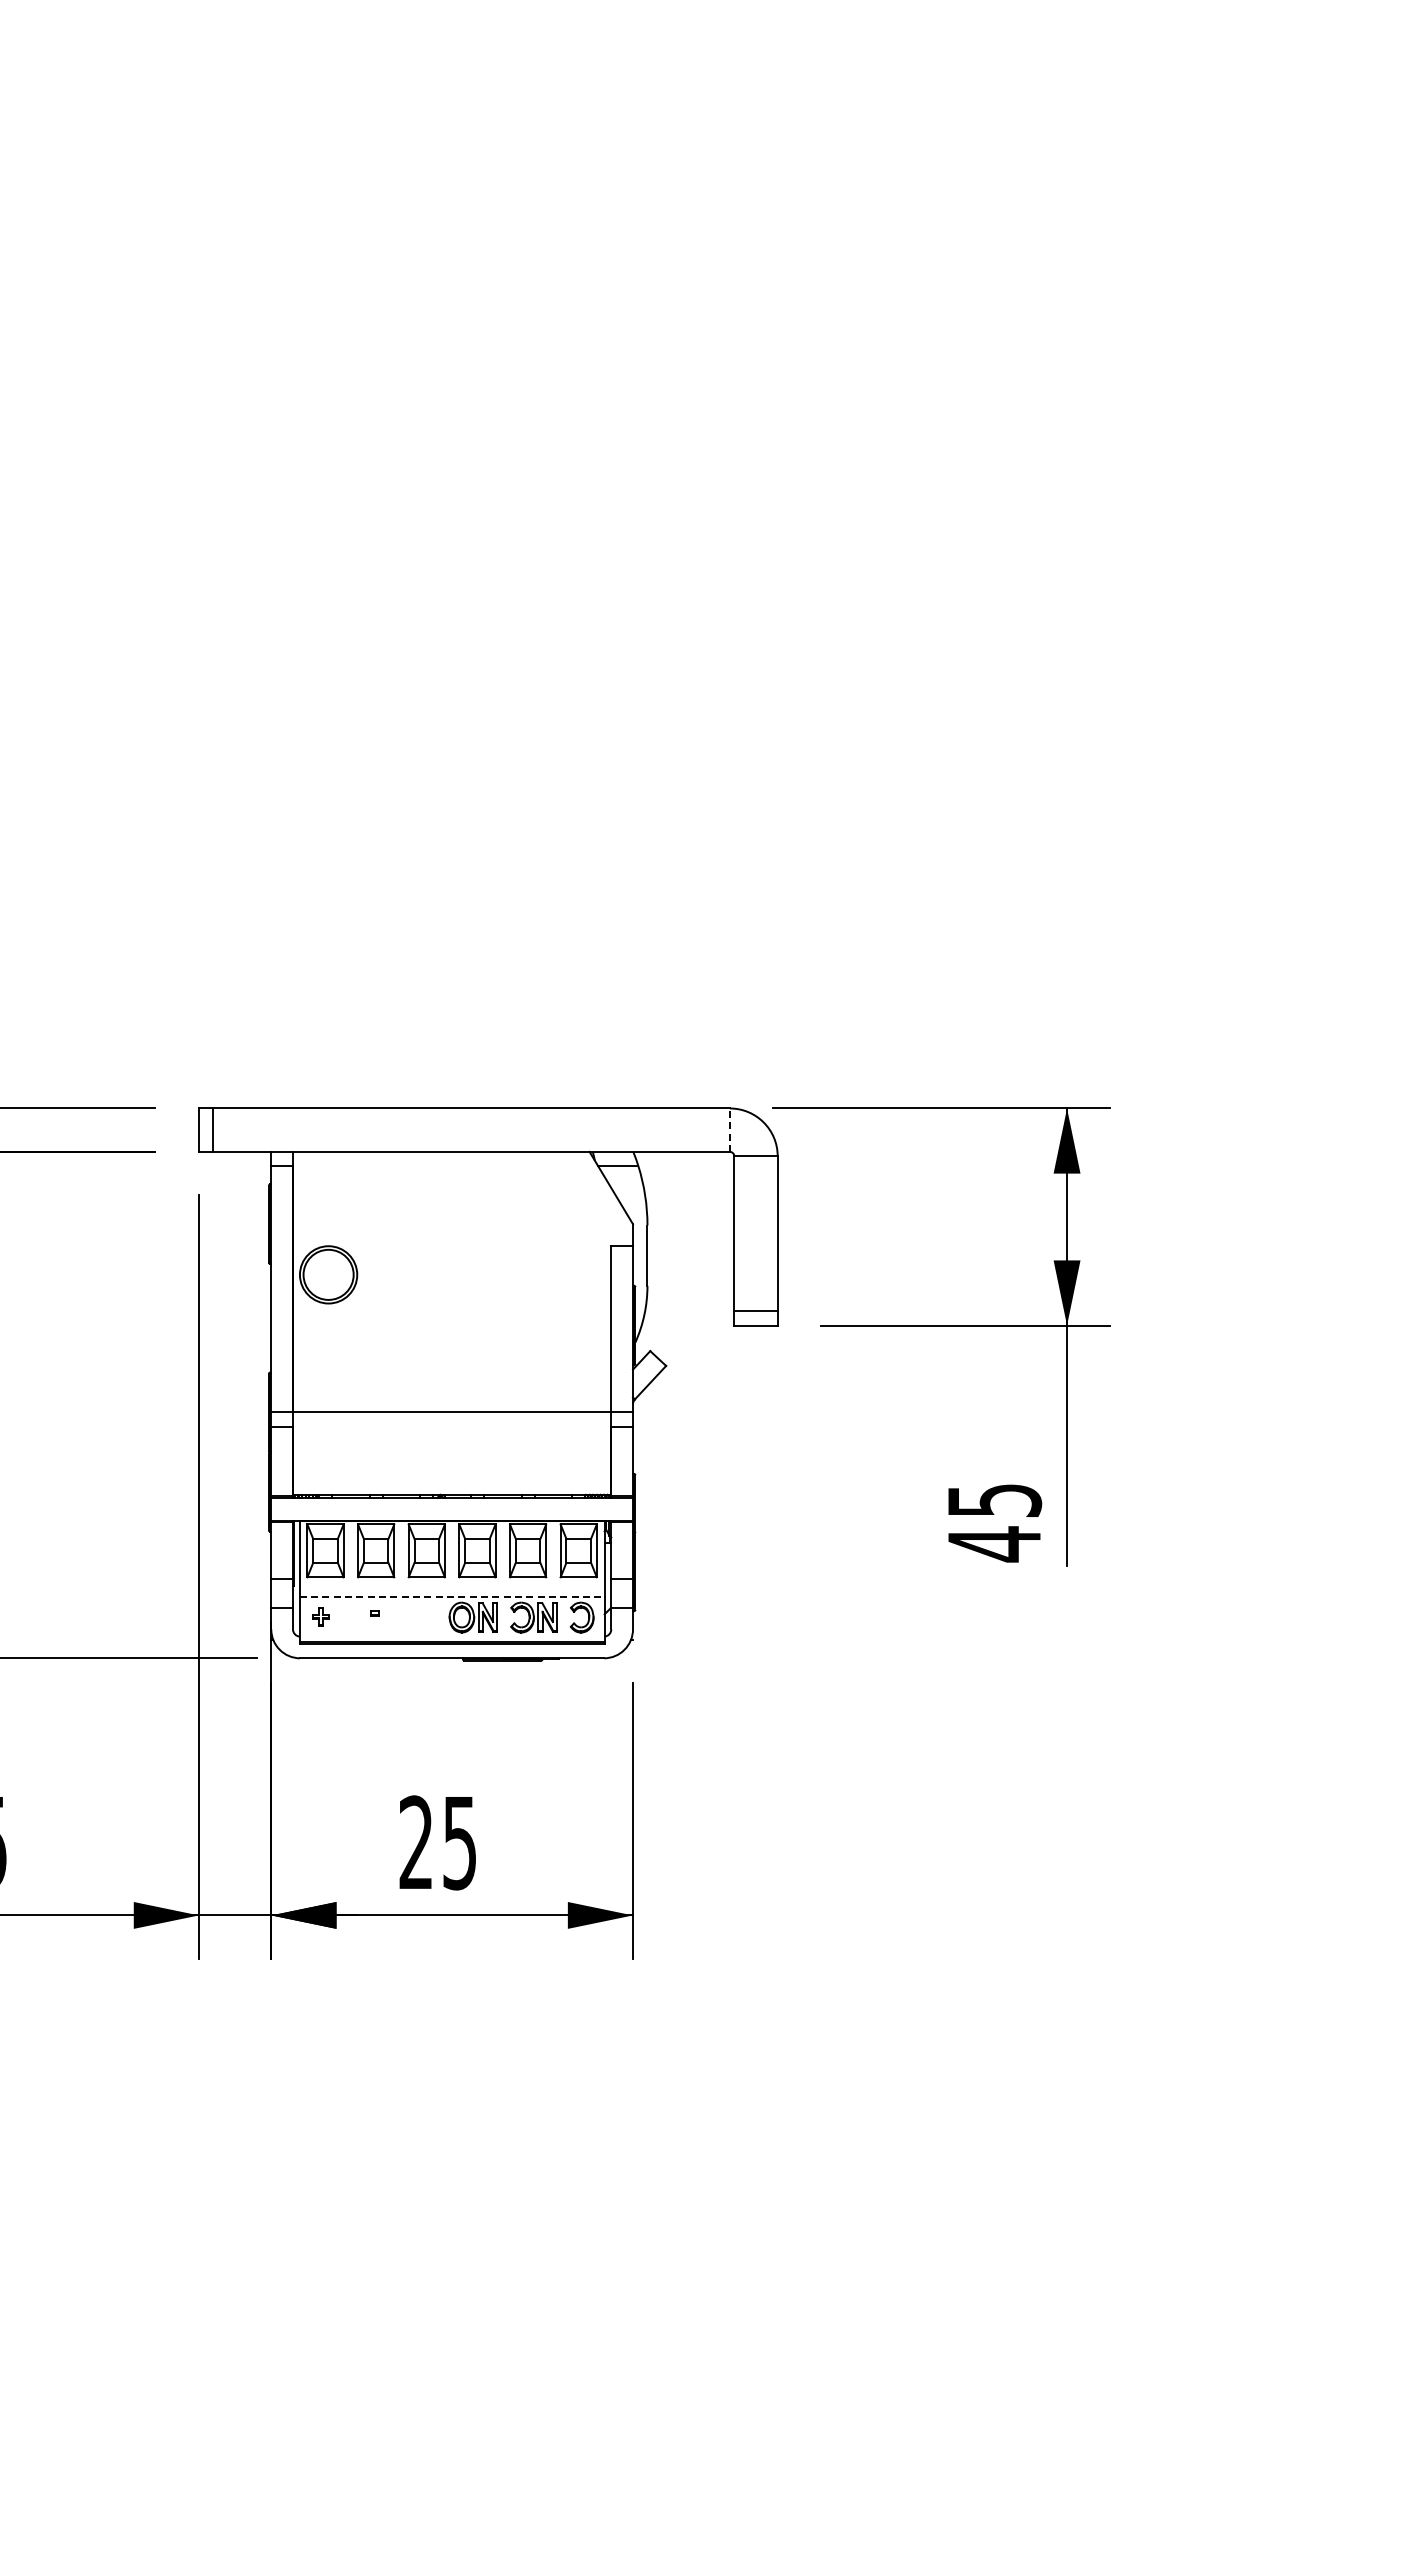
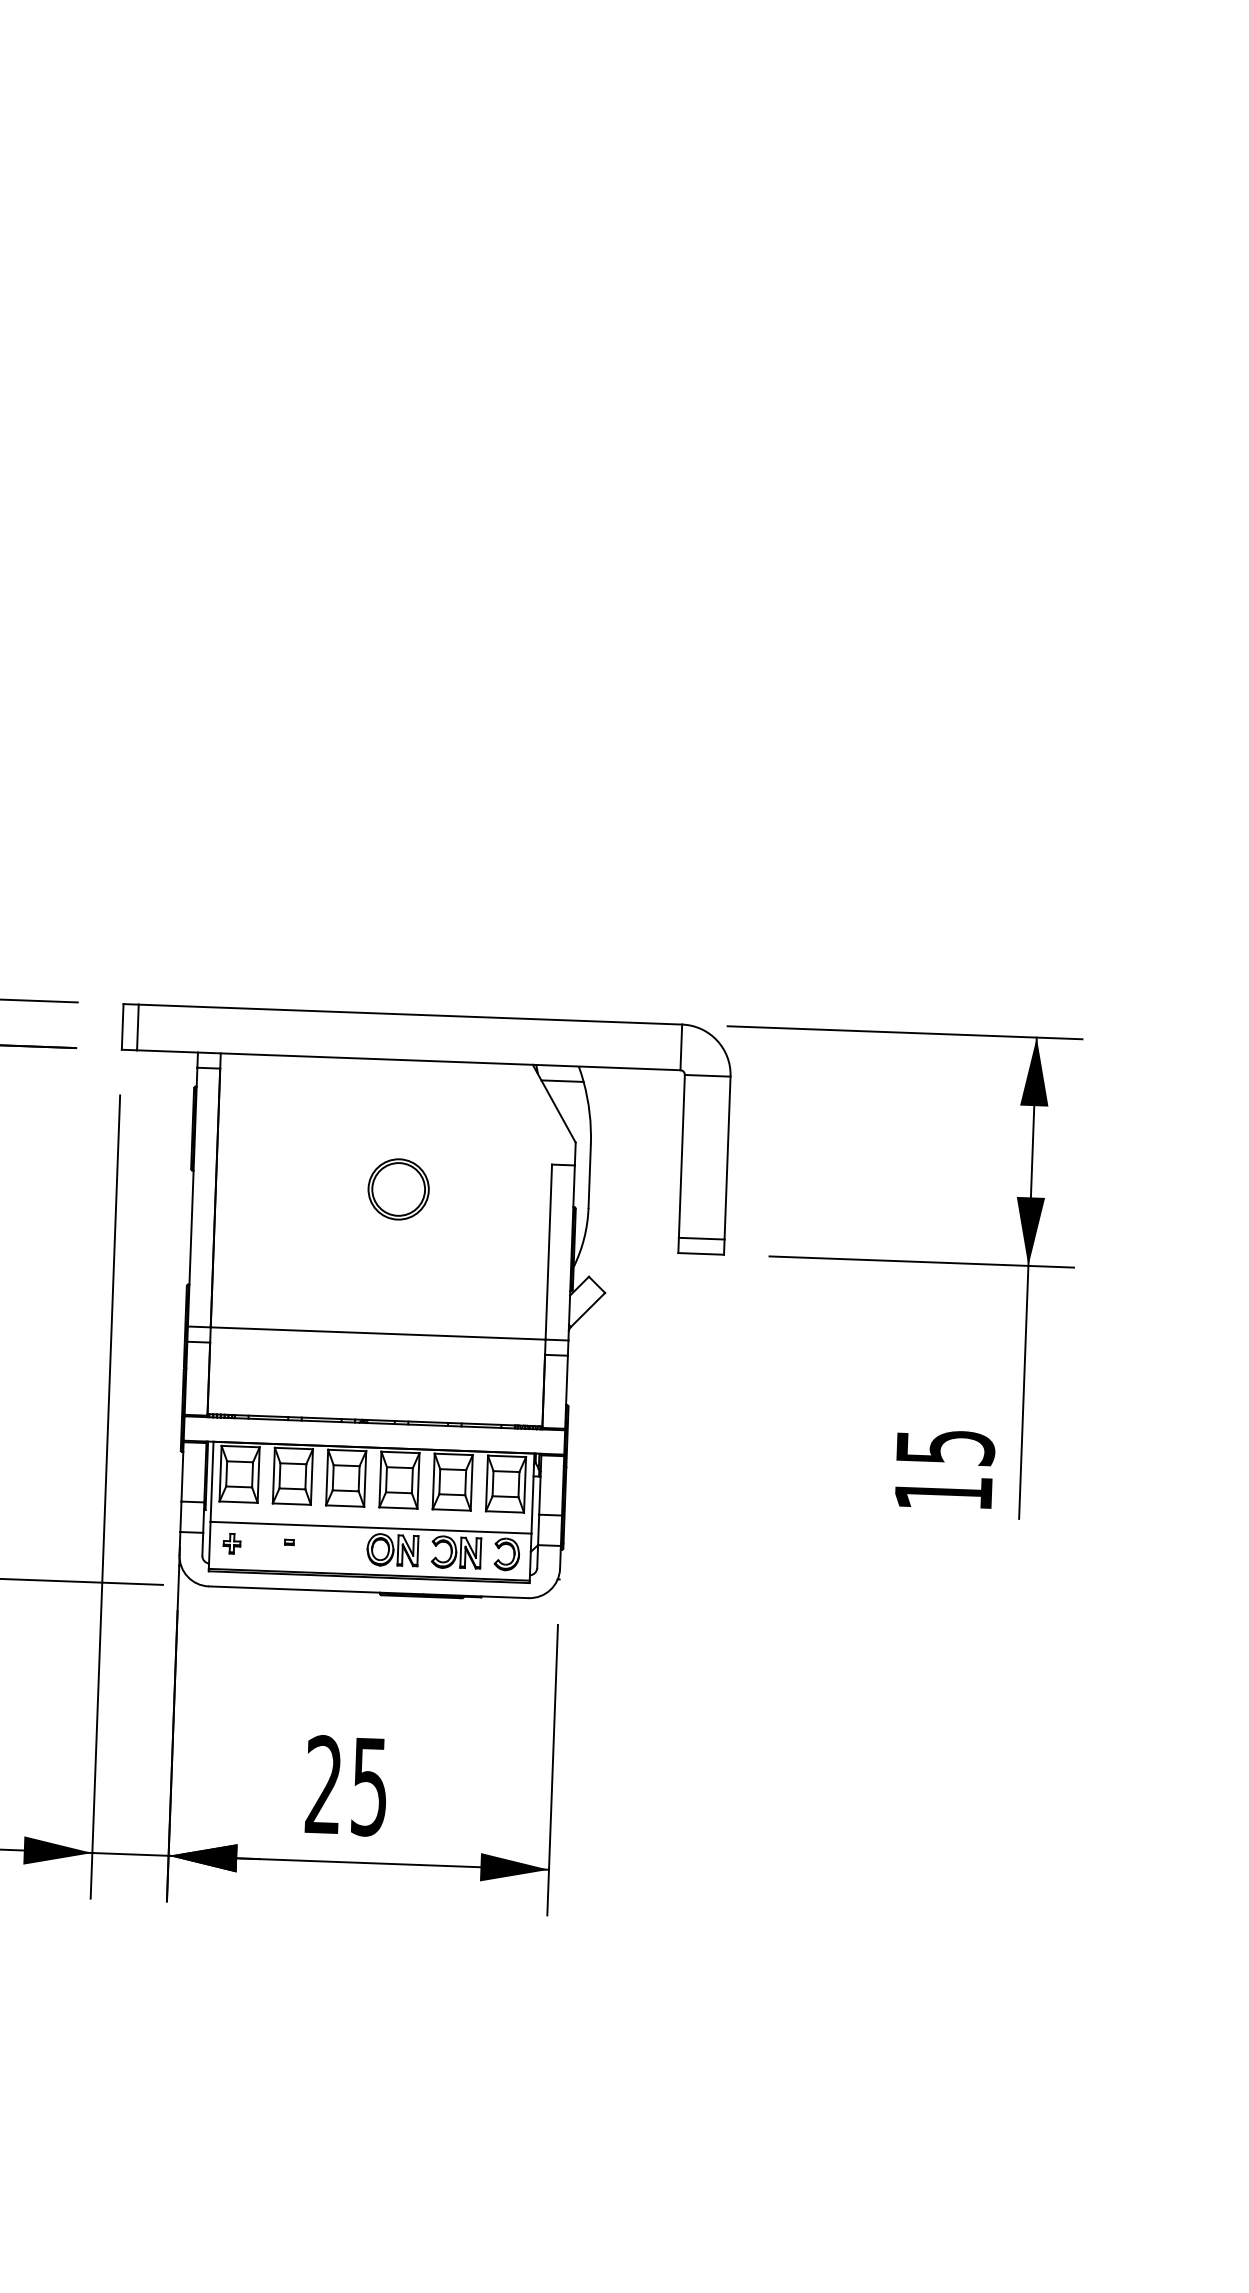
line: (729, 1130) -> (680, 1047), dashed -> solid
part: (328, 1274) -> (398, 1189), moved
text: (994, 1544) -> (943, 1493), 45 -> 15
line: (452, 1596) -> (371, 1527), dashed -> solid

